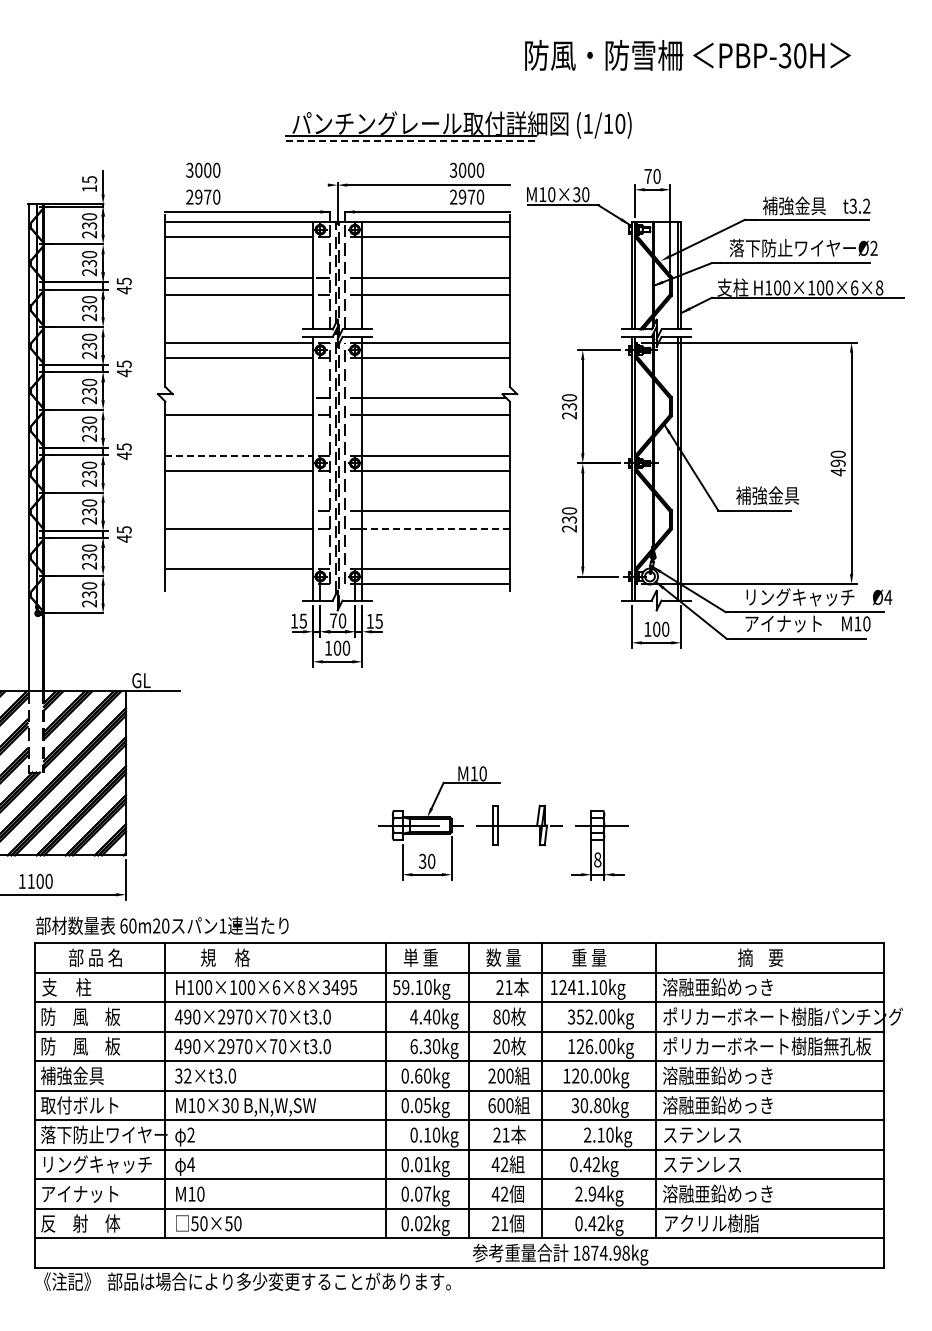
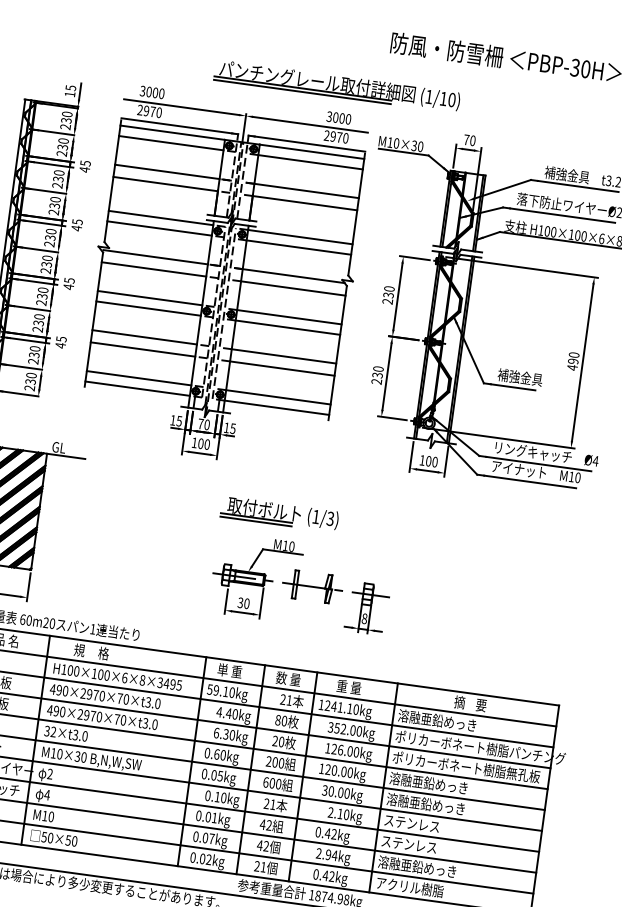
line: (411, 141) -> (302, 92), dashed -> solid
line: (246, 185) -> (181, 107), added
line: (239, 398) -> (155, 257), added
line: (239, 455) -> (150, 297), dashed -> solid
line: (239, 511) -> (144, 337), added
line: (436, 528) -> (282, 368), dashed -> solid
line: (239, 583) -> (137, 388), added
part: (459, 730) -> (279, 513), added
text: (597, 1105) -> (340, 792), 30.80kg -> 30.00kg

